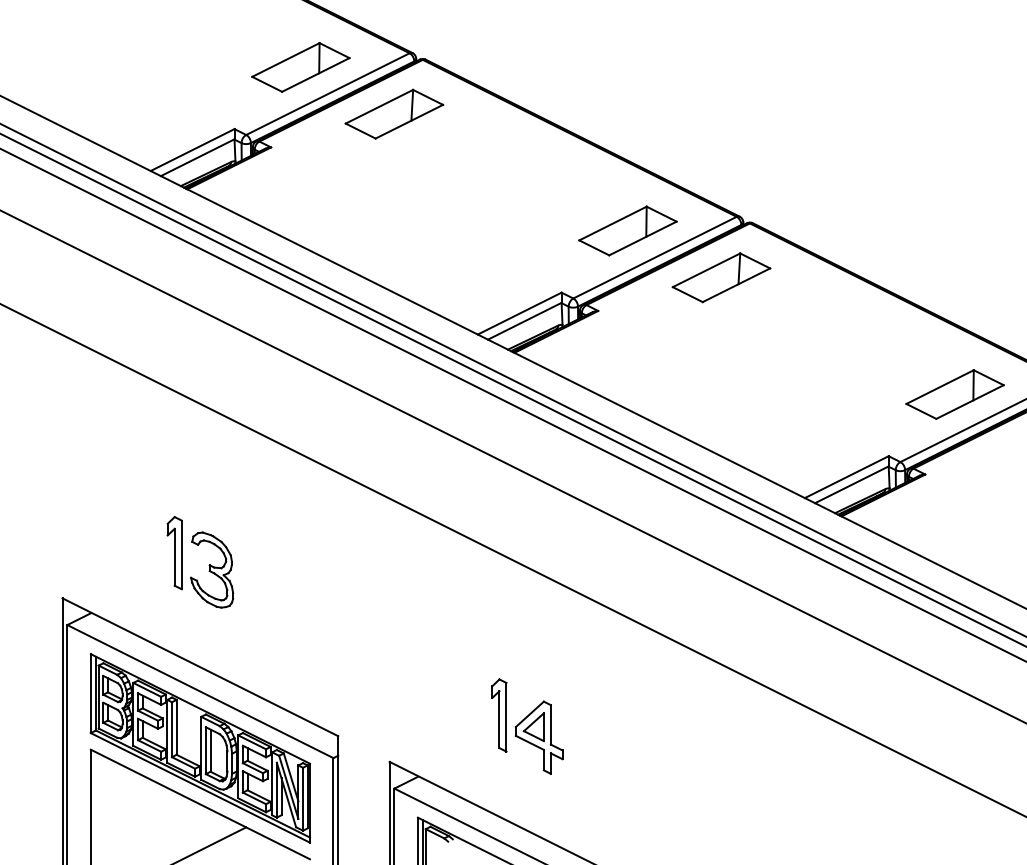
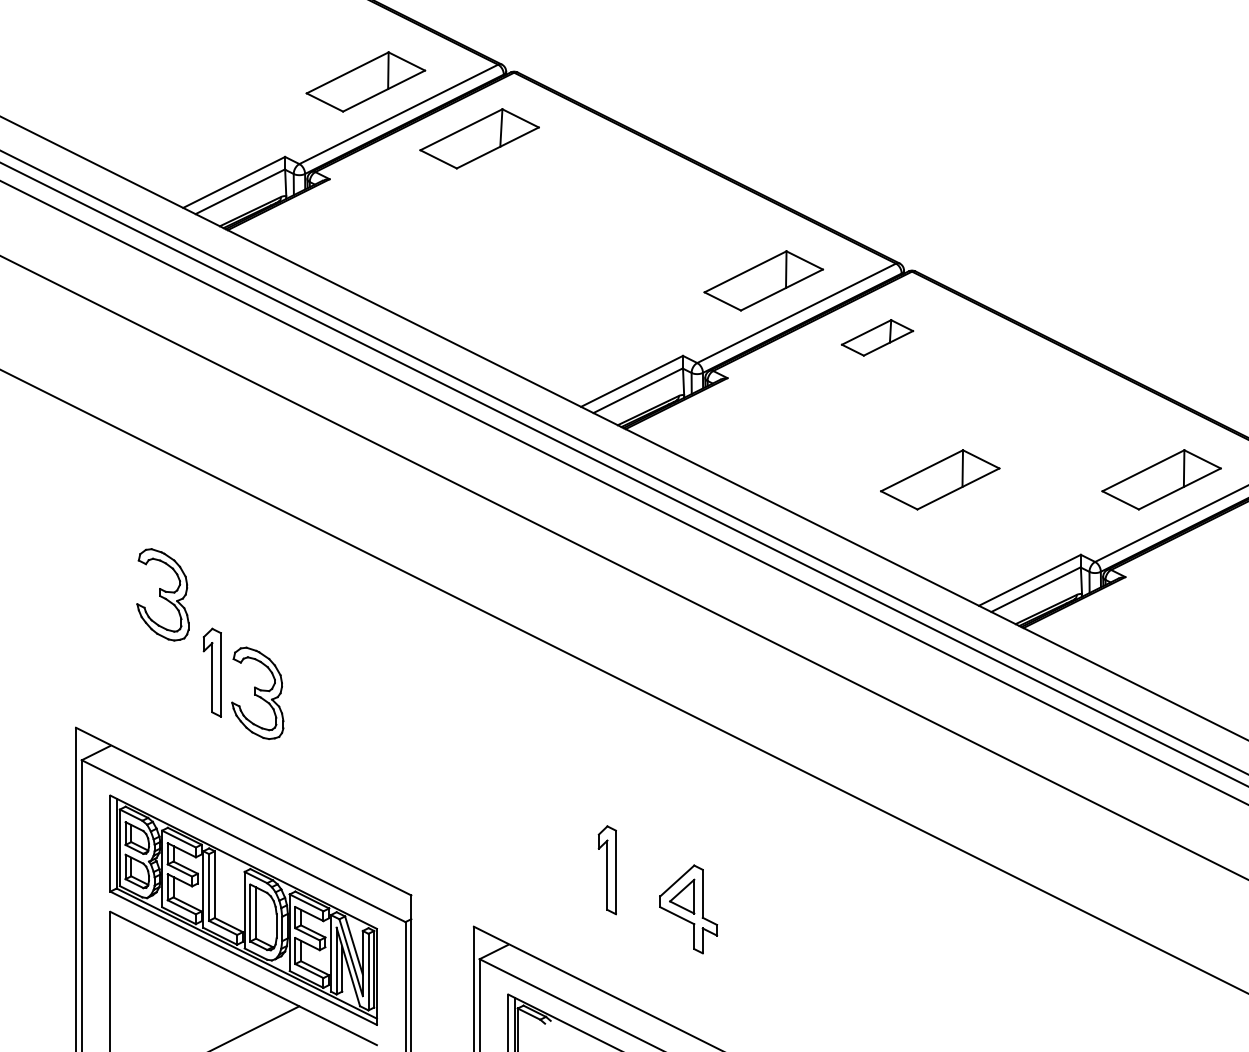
part: (721, 277) -> (877, 337), size x0.6
part: (772, 394) -> (939, 479), added
part: (134, 488) -> (163, 594), added
part: (538, 737) -> (687, 909), moved

